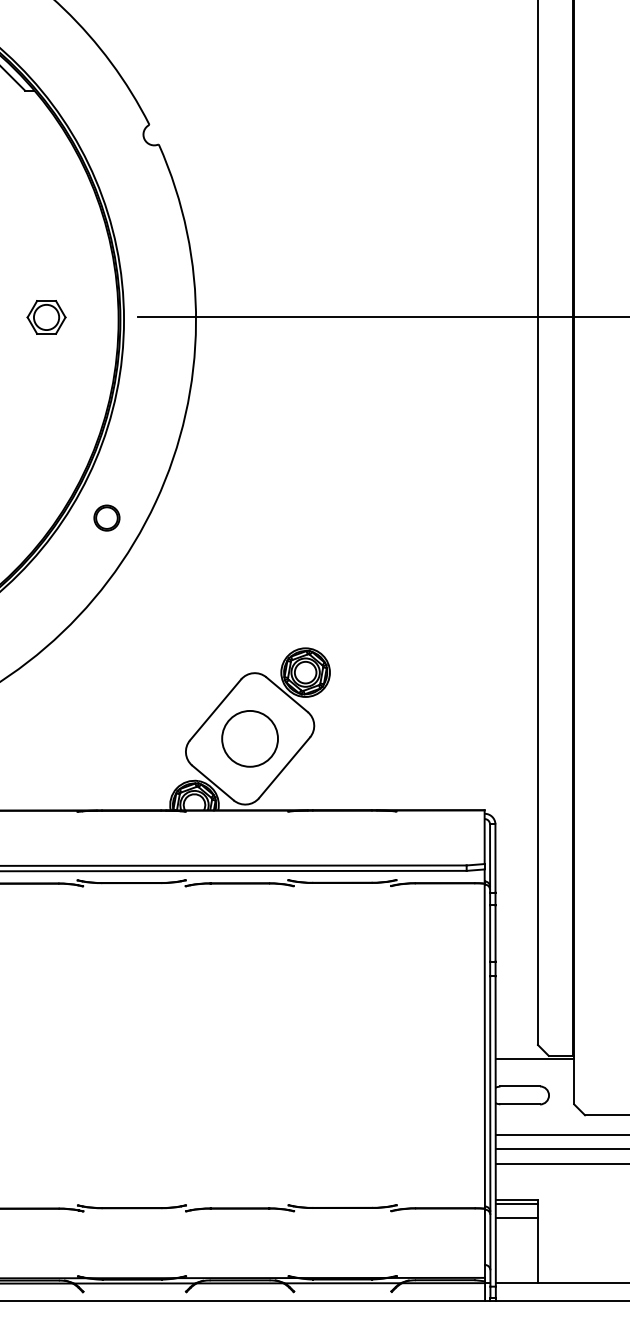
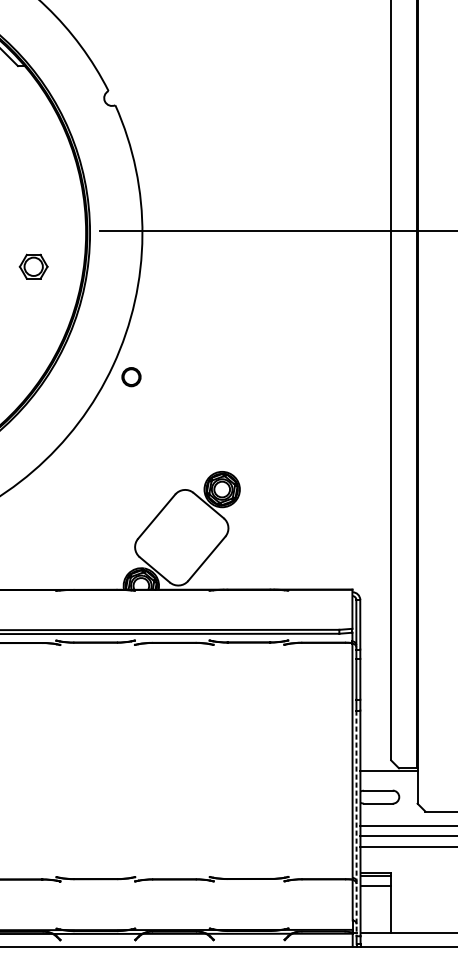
part: (46, 317) -> (33, 266), moved
circle: (106, 517) -> (131, 376), moved
circle: (249, 738) -> (181, 537), removed
line: (490, 1132) -> (356, 824), solid -> dashed

